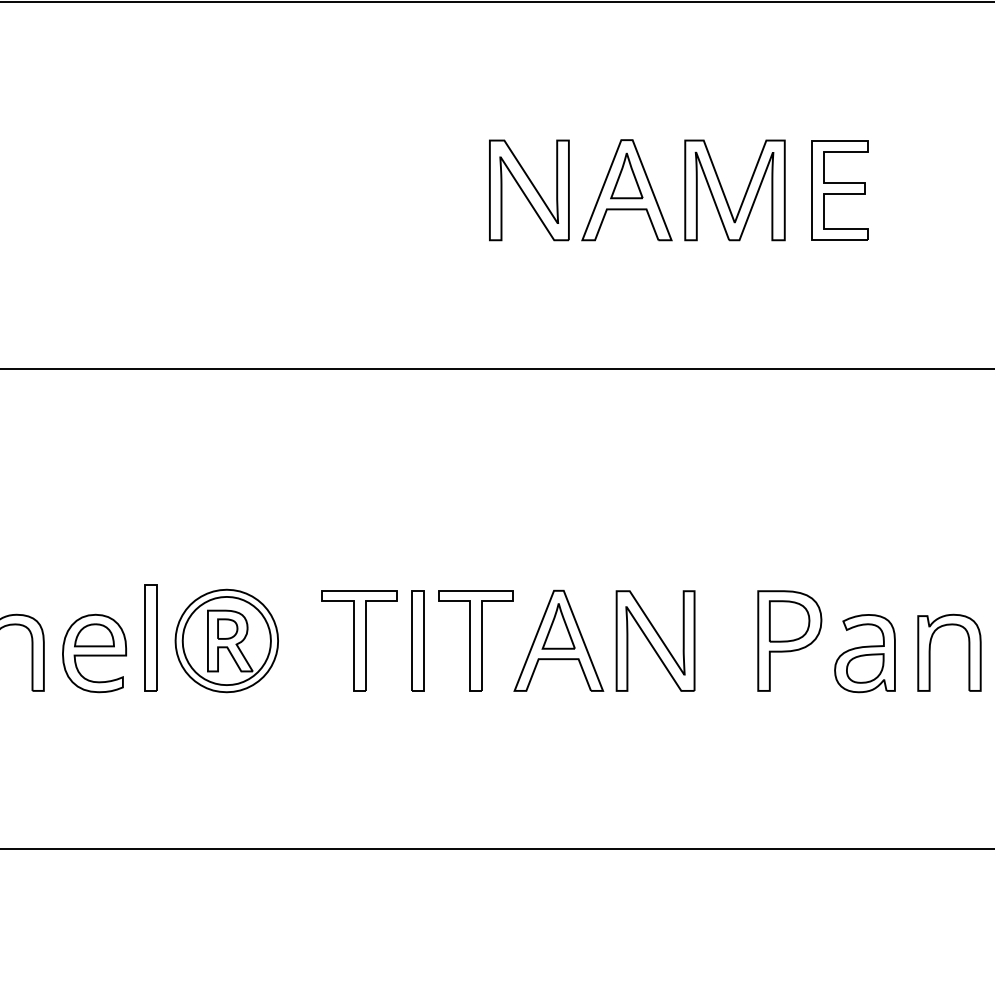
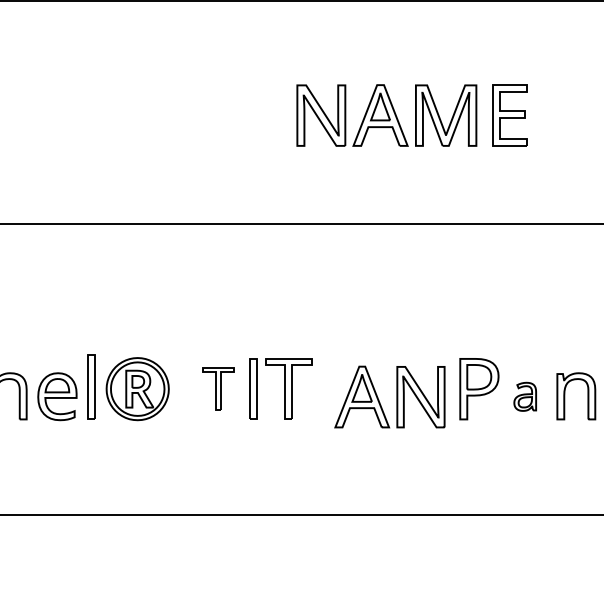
part: (359, 639) -> (218, 388), size x0.7
part: (615, 639) -> (396, 396), moved
part: (865, 653) -> (525, 396), size x0.6

